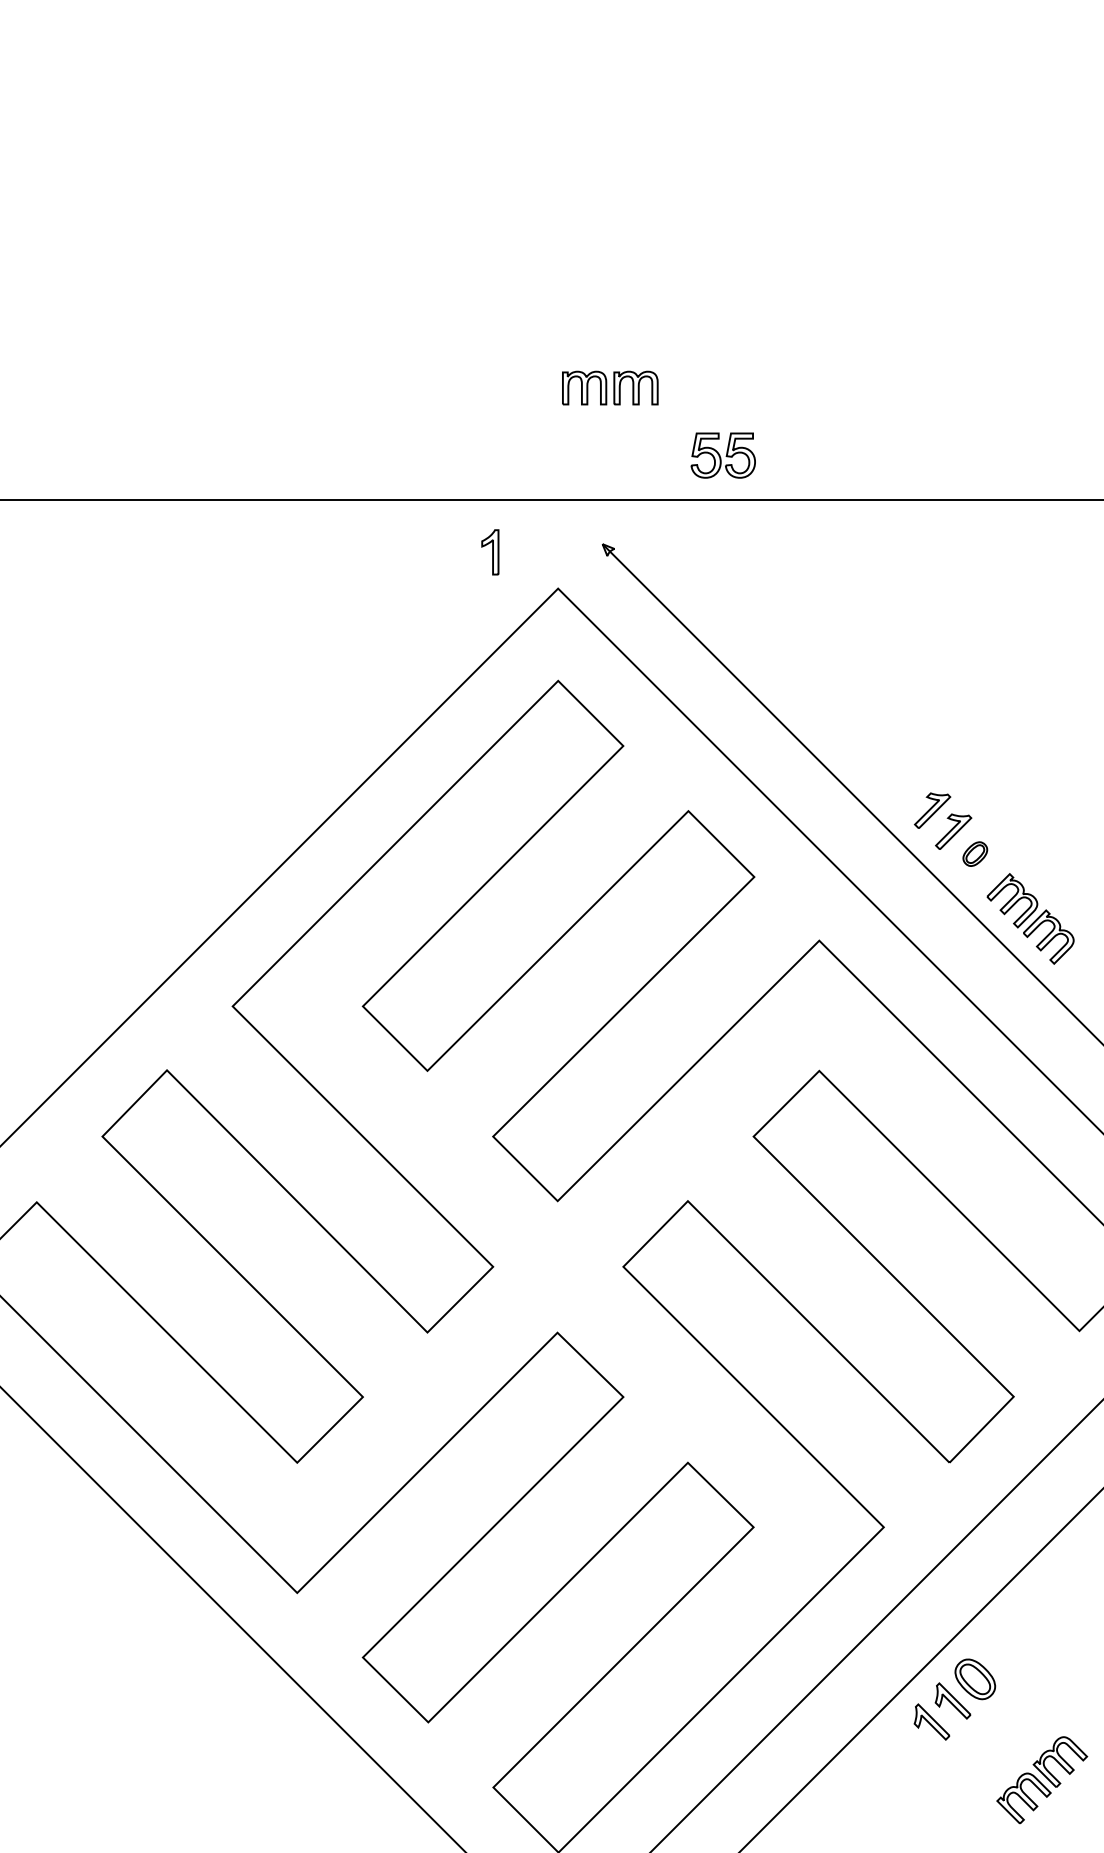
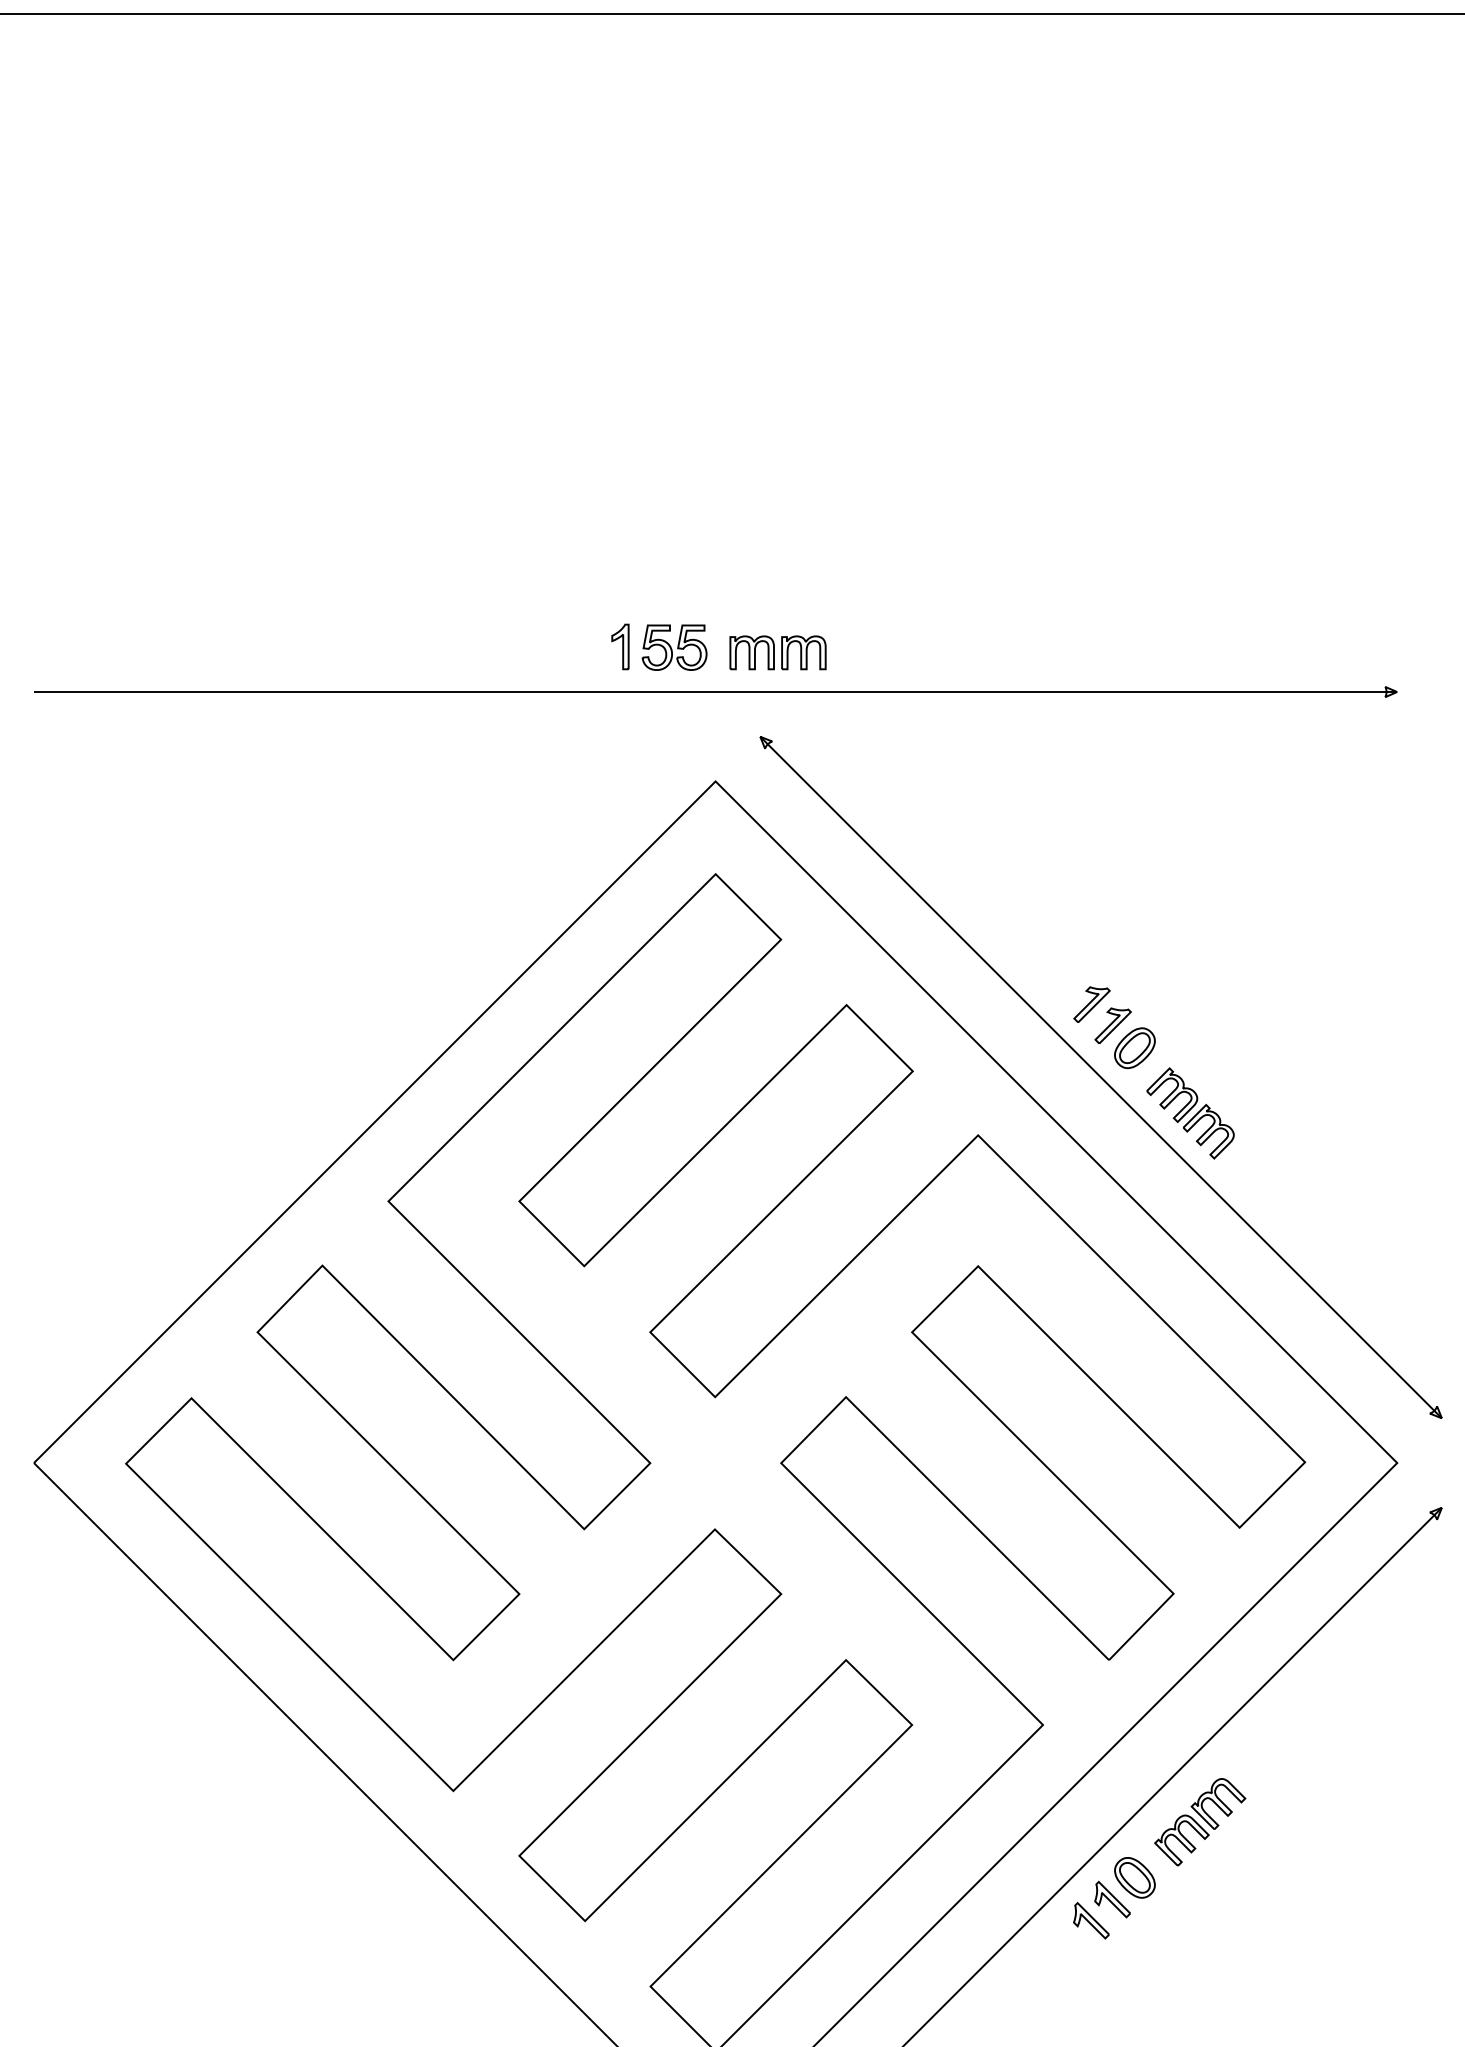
part: (609, 387) -> (777, 652), moved
part: (723, 455) -> (674, 647), moved
part: (490, 551) -> (620, 646), moved
part: (974, 854) -> (1134, 1048), size x1.67
part: (1042, 1780) -> (1200, 1822), moved

